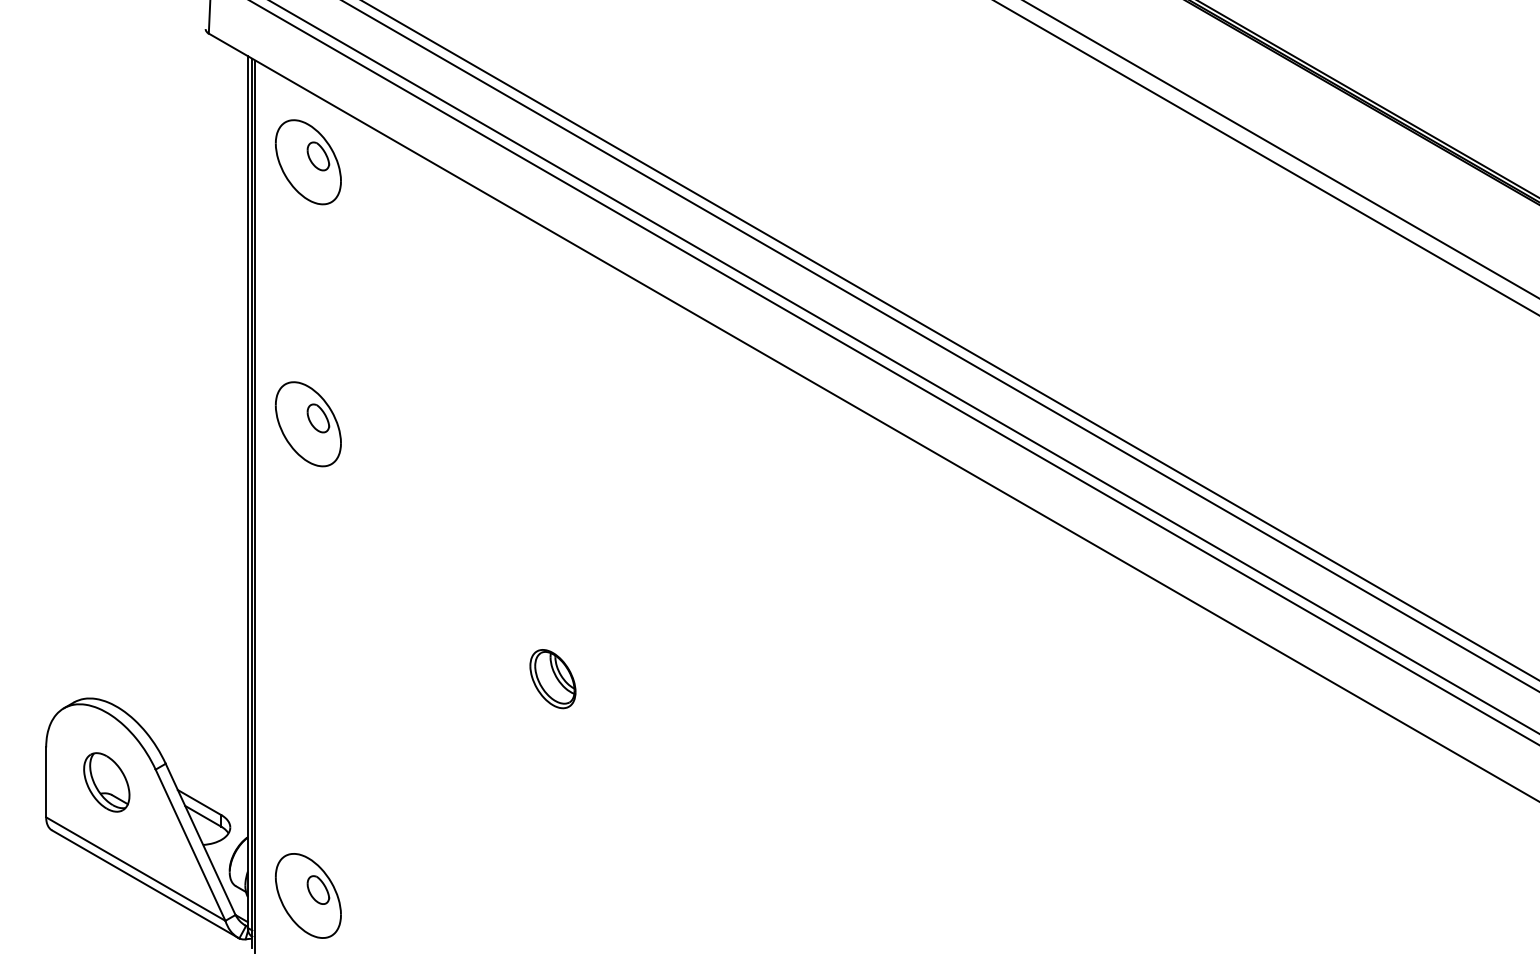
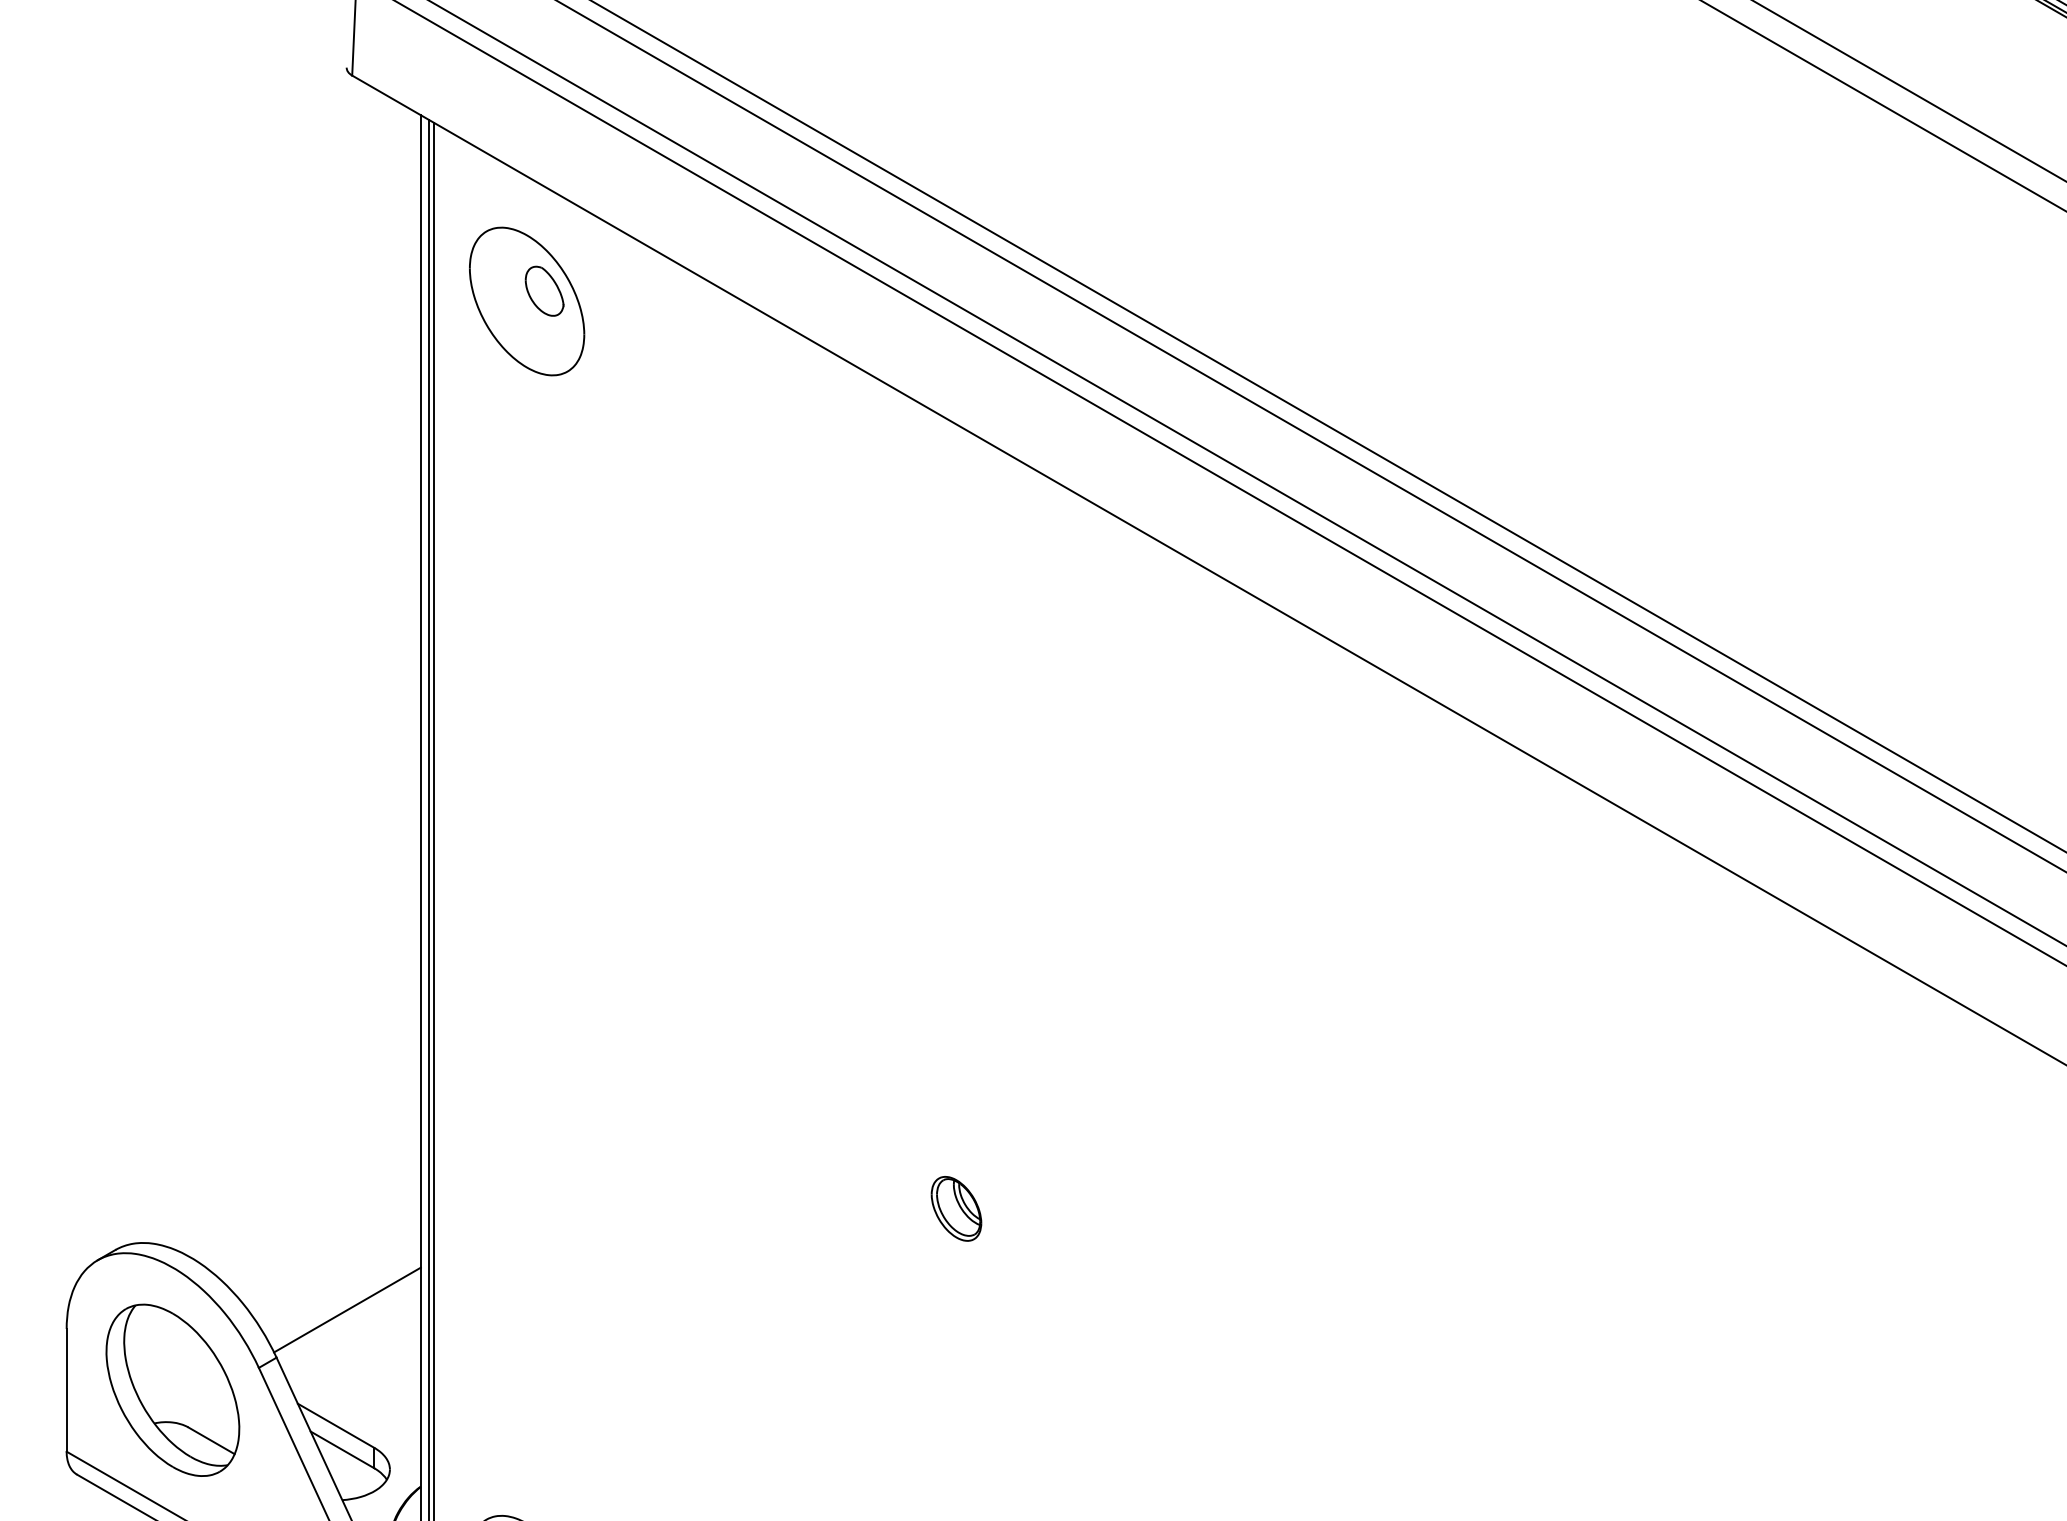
part: (307, 424) -> (525, 761), removed
part: (552, 678) -> (955, 1207), size x0.62
line: (205, 736) -> (346, 1309), added
part: (106, 782) -> (172, 1390), size x1.67

